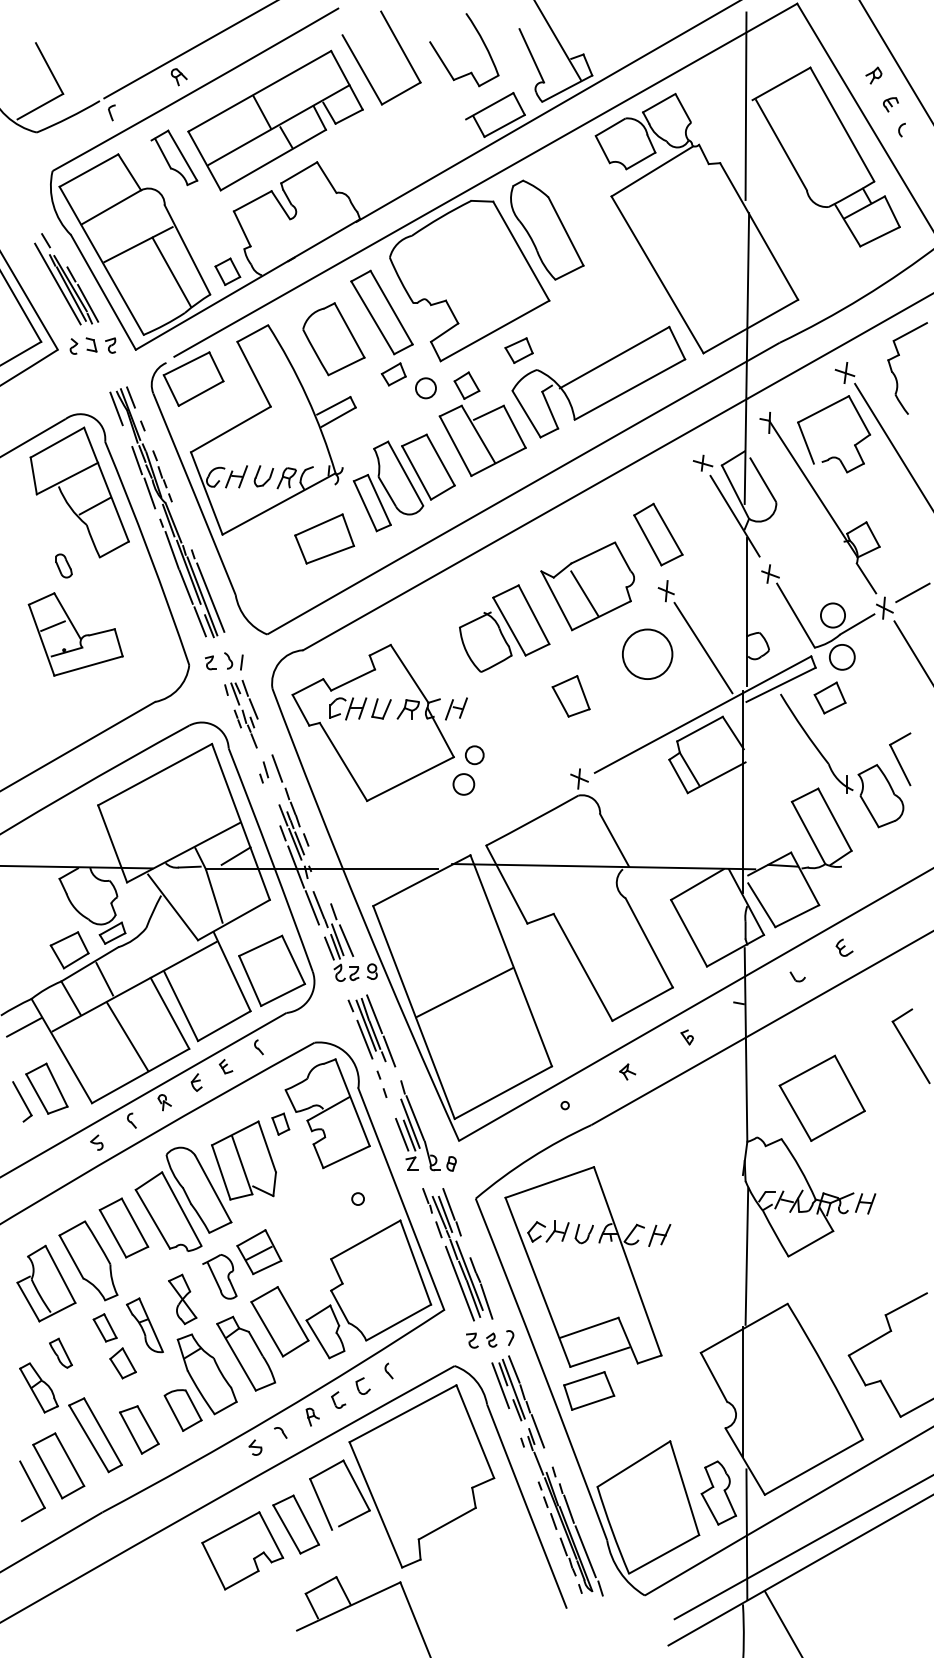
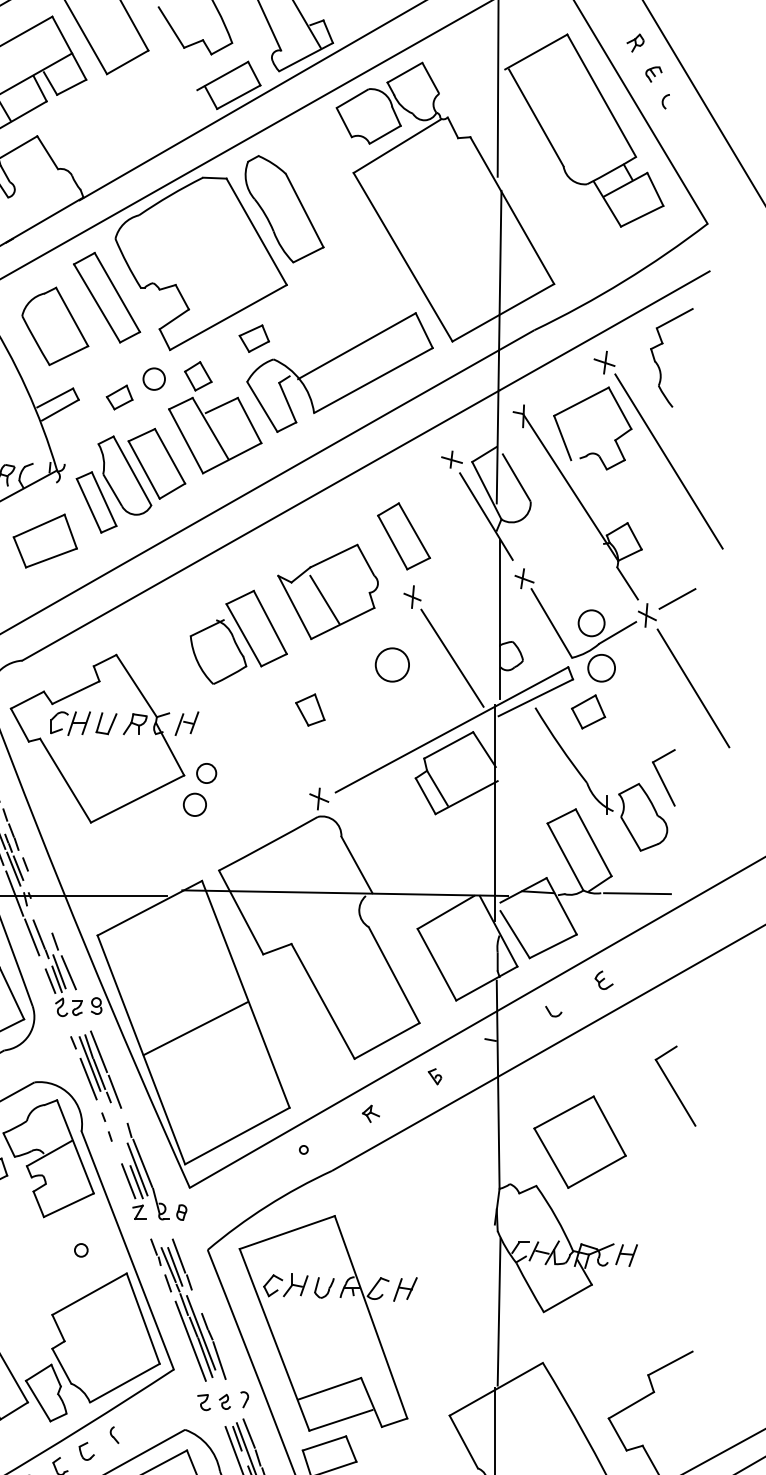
part: (393, 374) -> (119, 397), moved
circle: (647, 653) -> (392, 664), size x0.62
part: (571, 695) -> (310, 709), size x0.71
line: (875, 866) -> (637, 893), added

